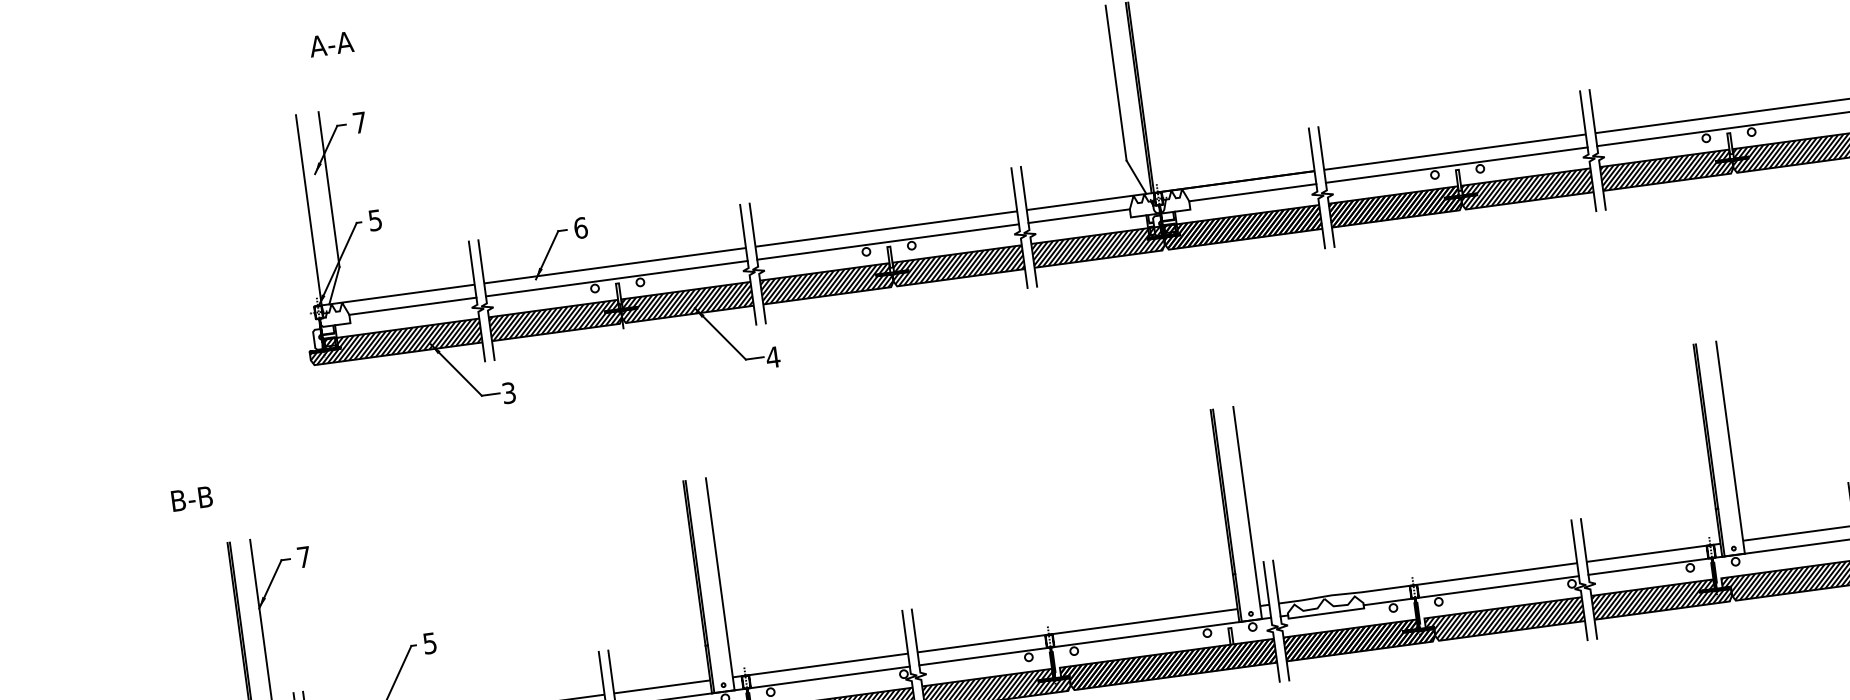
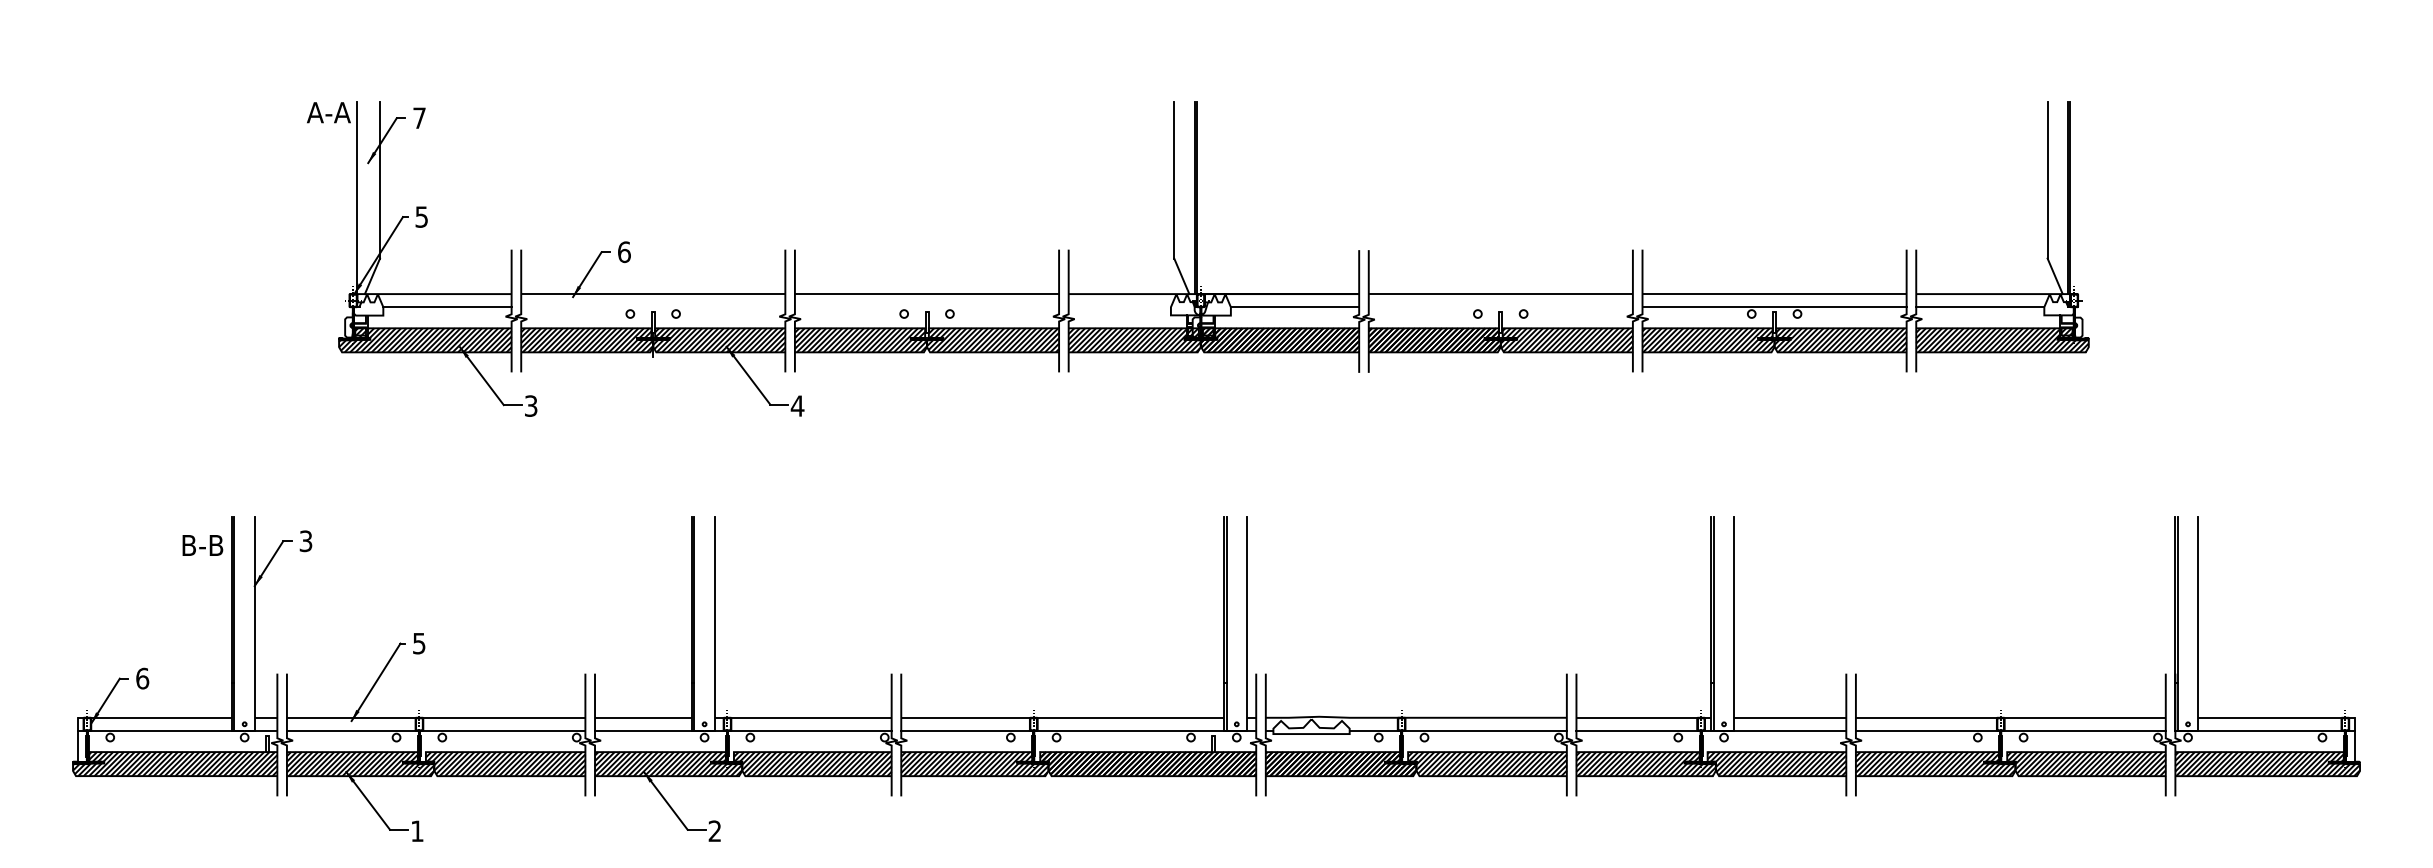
text: (331, 44) -> (328, 112), moved
line: (1456, 165) -> (1500, 307), removed
line: (1078, 216) -> (1119, 307), removed
line: (887, 242) -> (926, 307), removed
line: (617, 278) -> (653, 307), removed
text: (191, 498) -> (202, 545), moved
text: (303, 557) -> (305, 541), 7 -> 3

